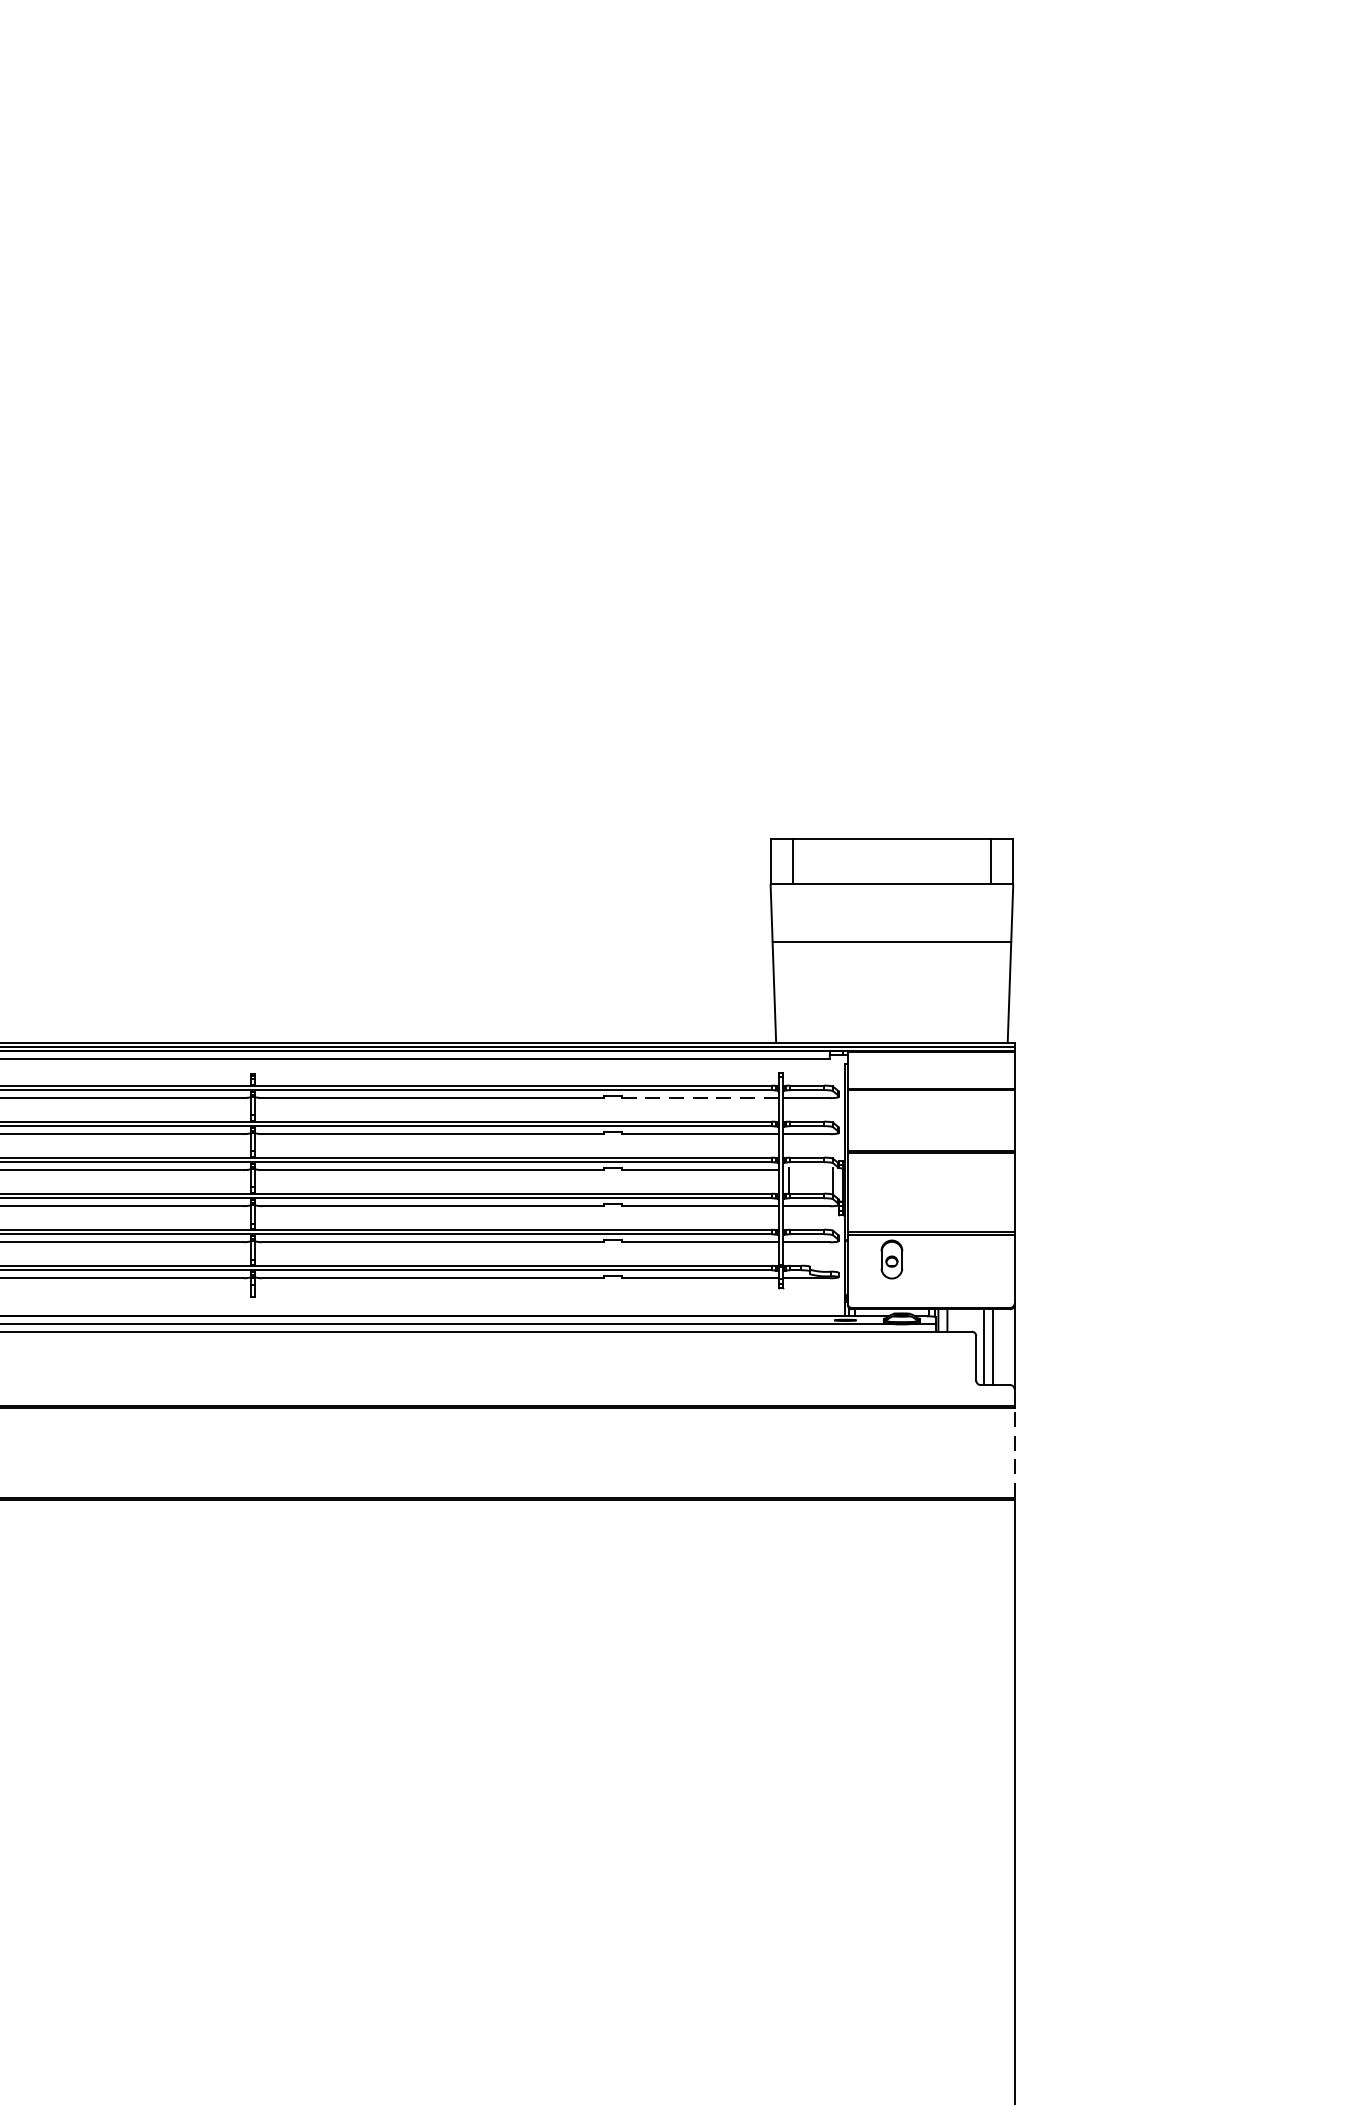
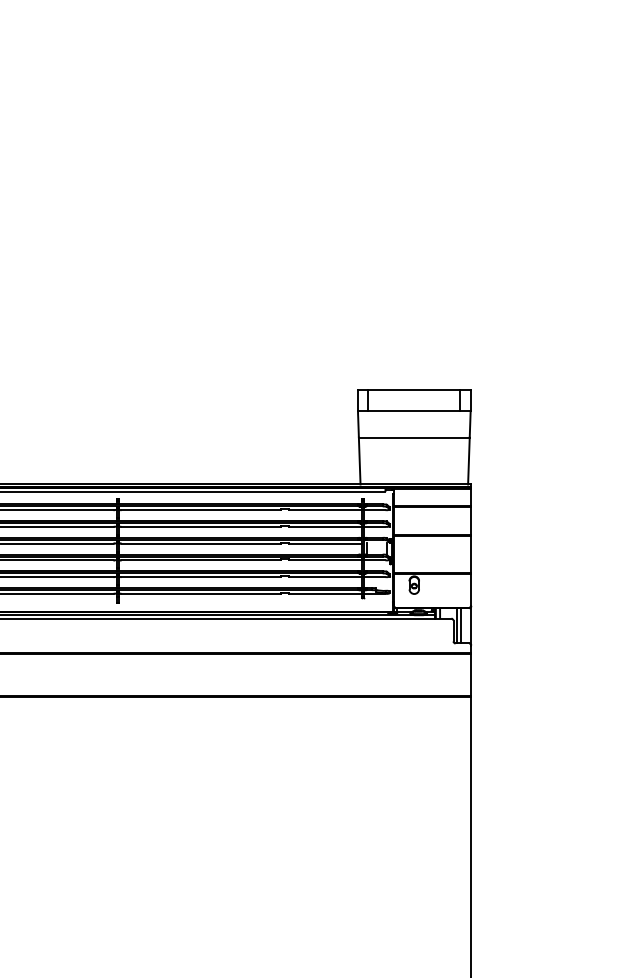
line: (698, 1098) -> (324, 510), dashed -> solid
line: (1015, 1453) -> (471, 675), dashed -> solid

